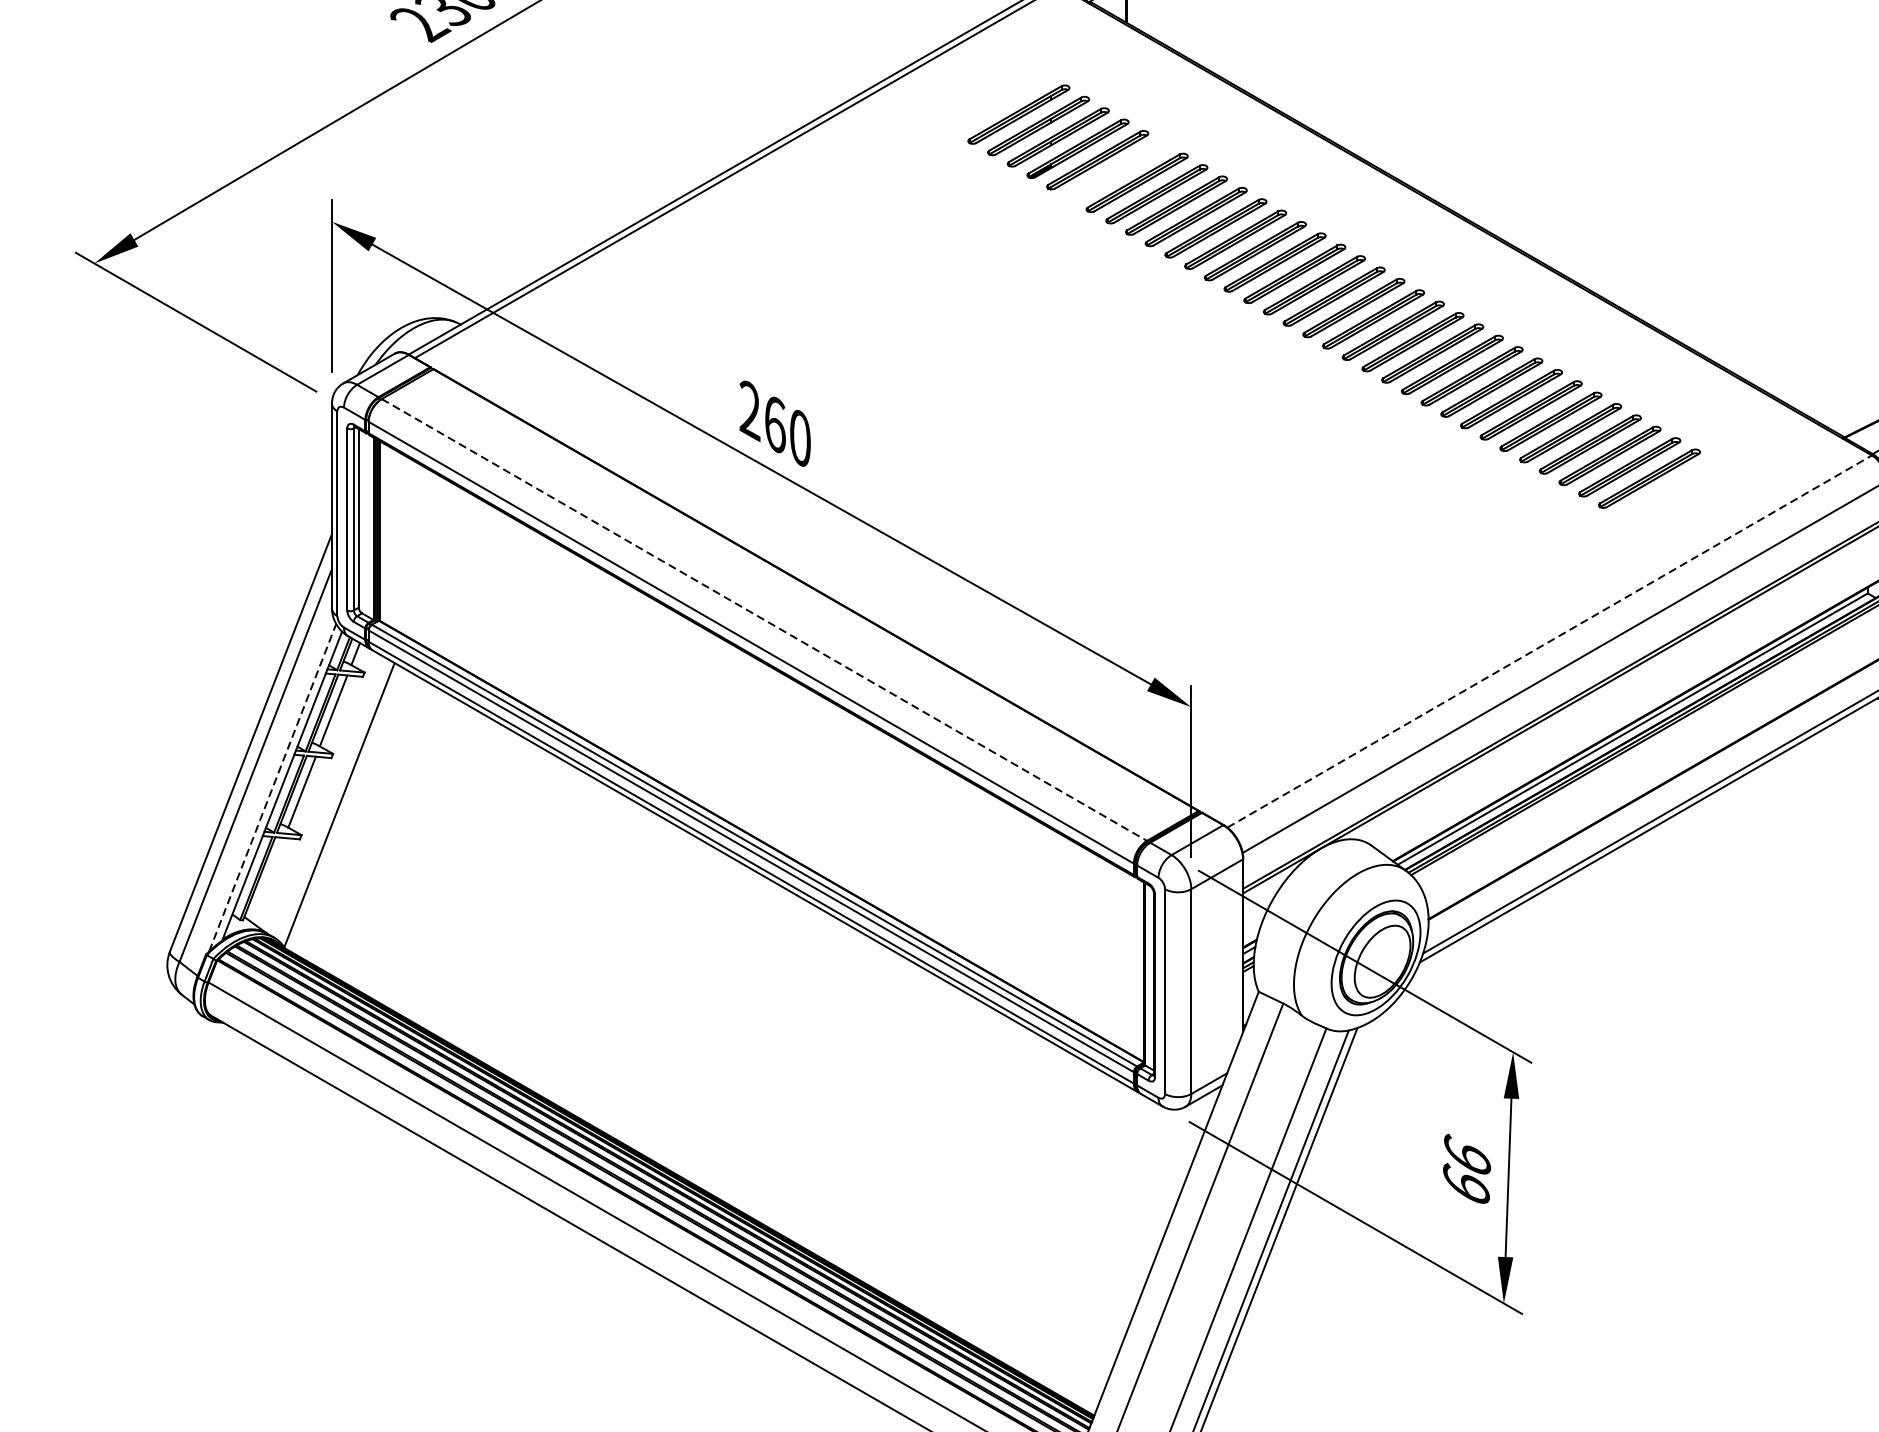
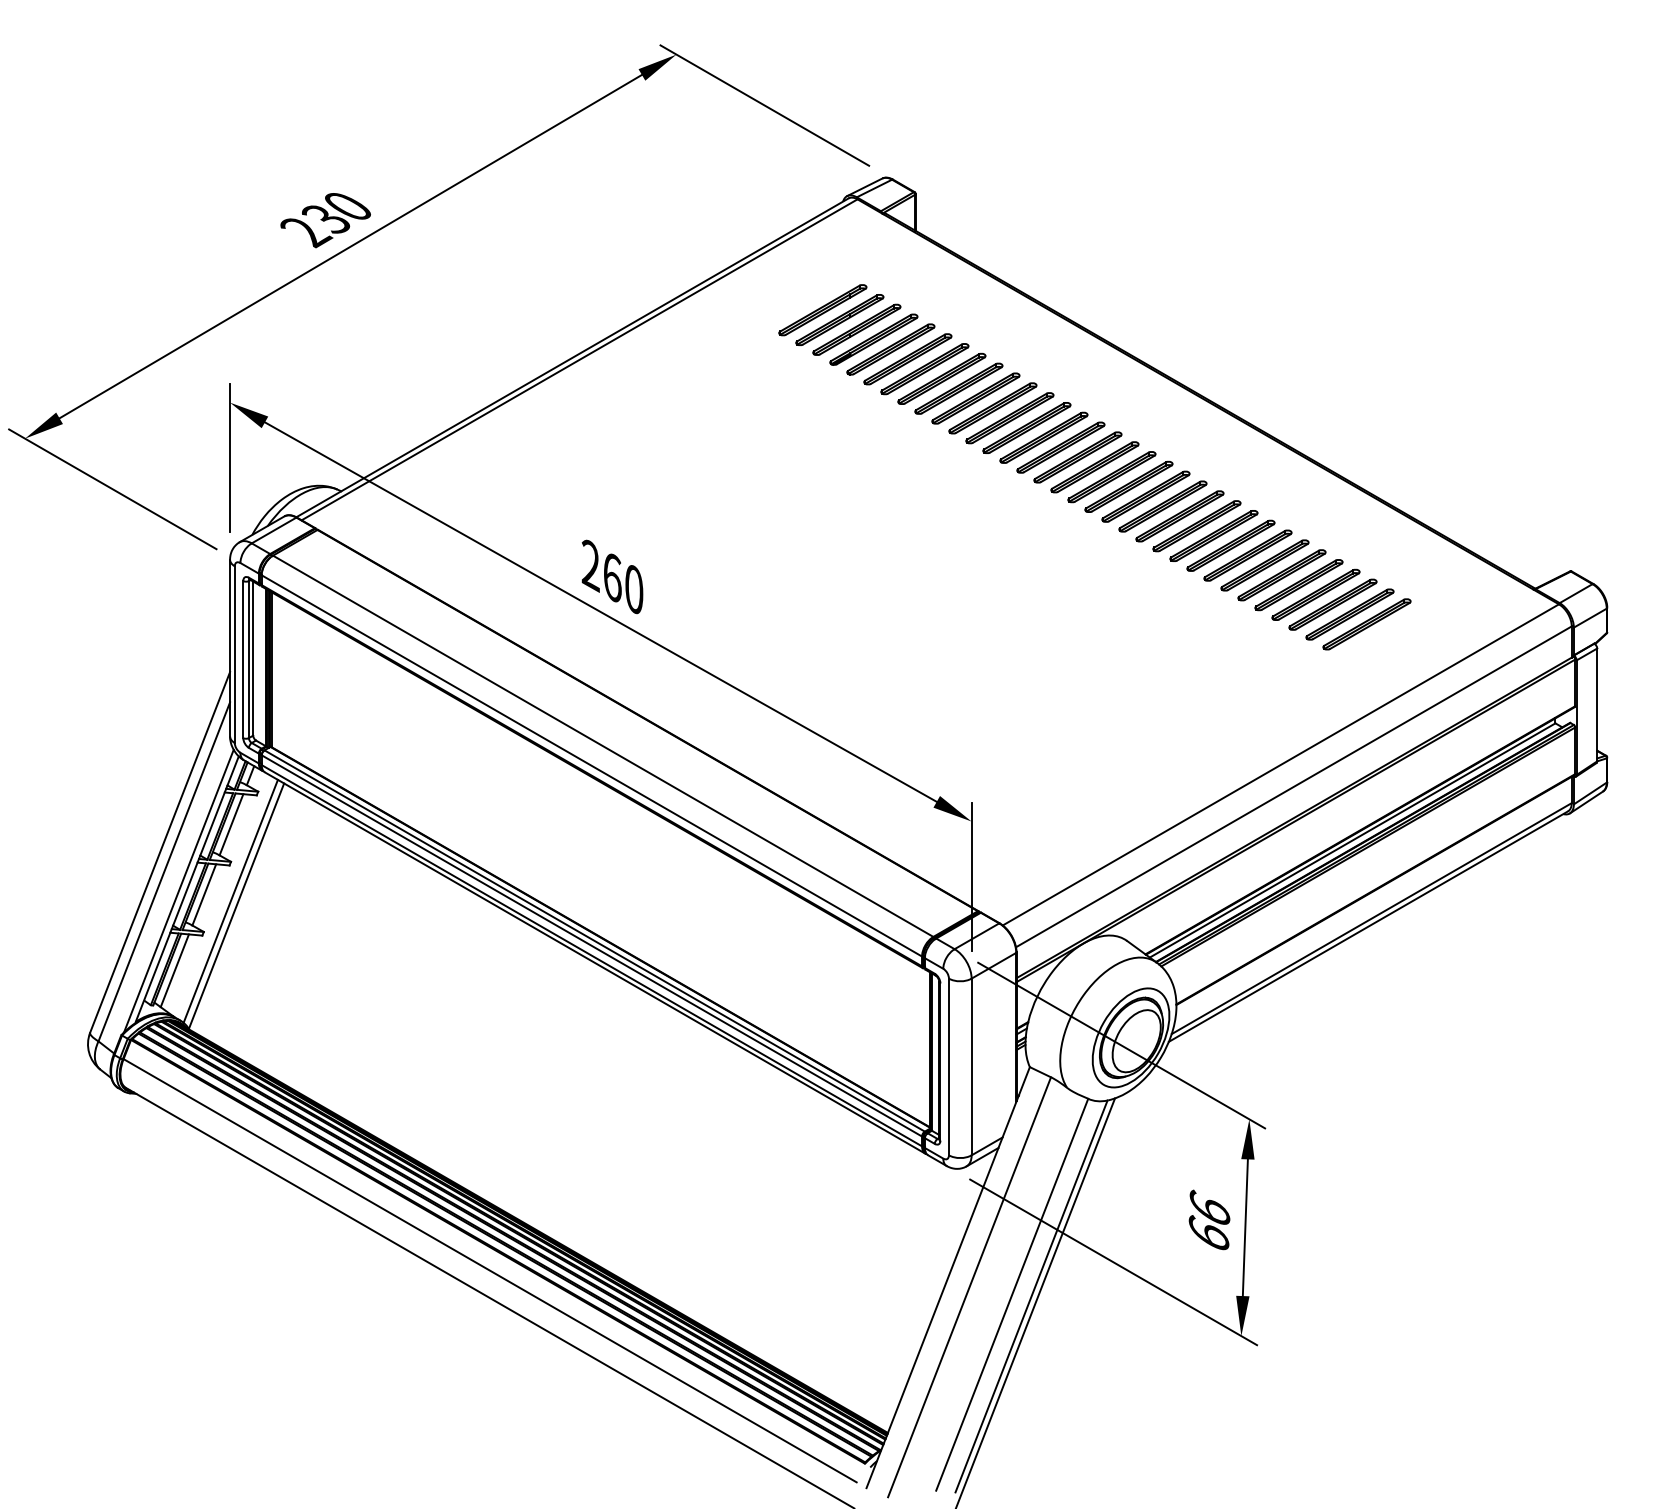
part: (1116, 171) -> (907, 359), added
line: (764, 620) -> (603, 746), dashed -> solid
line: (1550, 641) -> (1281, 764), dashed -> solid
line: (272, 788) -> (178, 891), dashed -> solid
line: (332, 798) -> (230, 900), added
line: (267, 879) -> (174, 970), added

